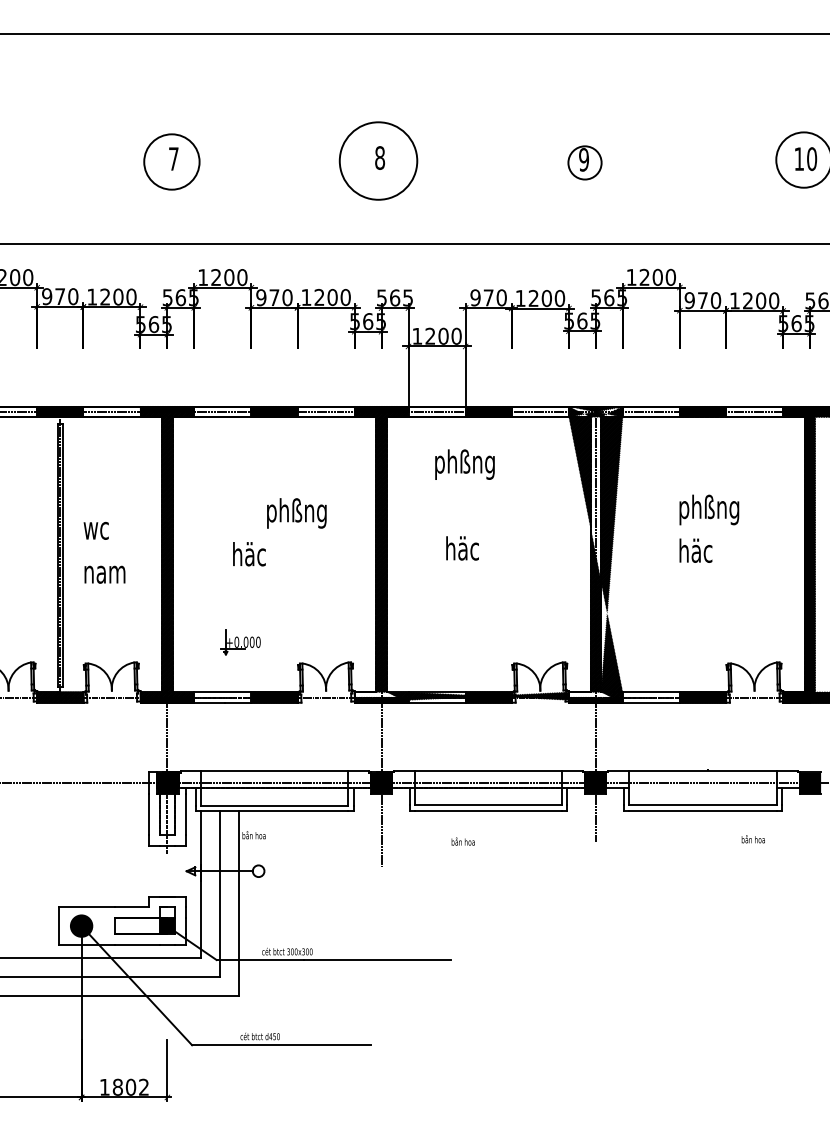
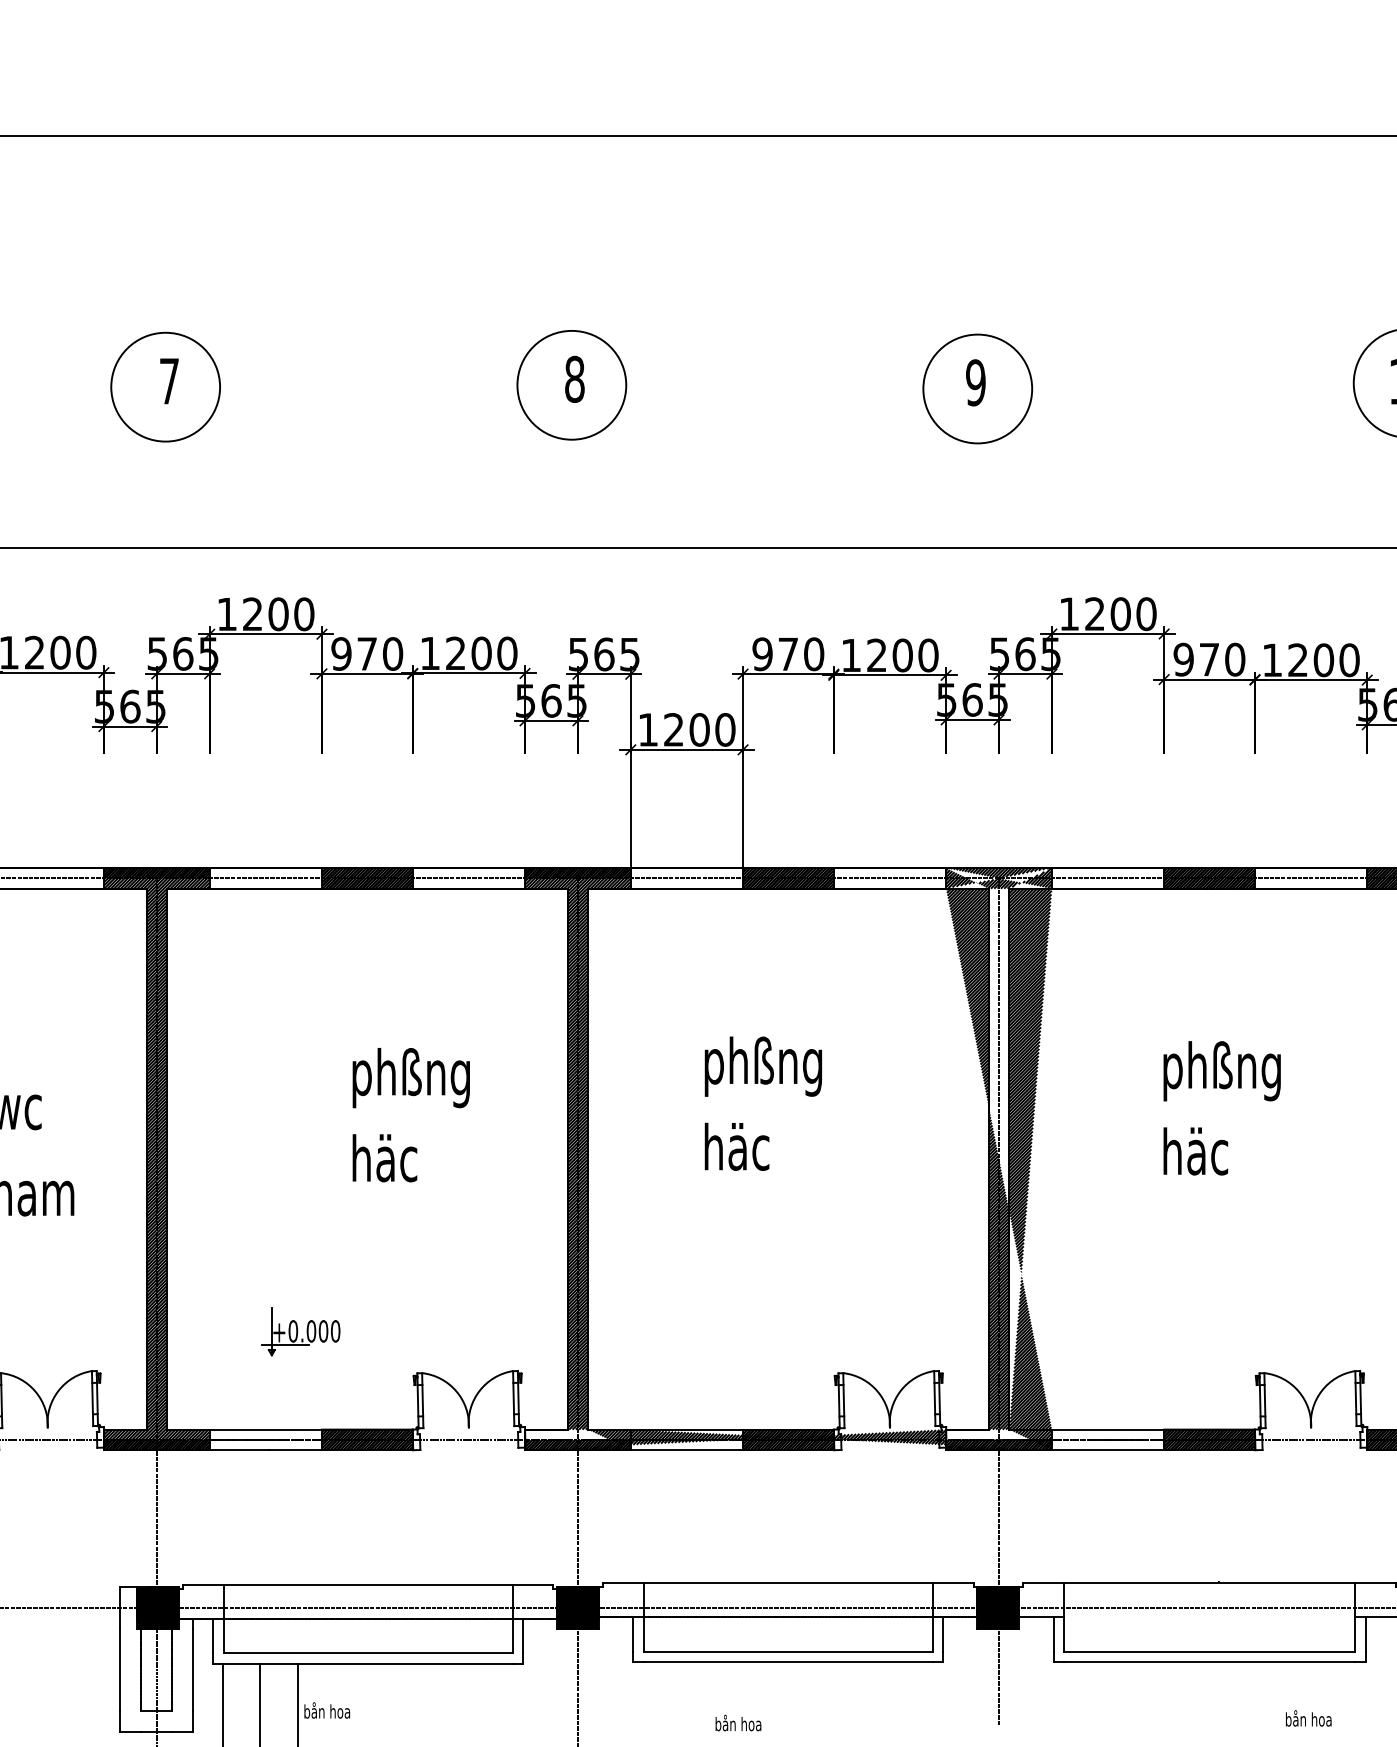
circle: (378, 160) -> (571, 384), size x0.71
circle: (584, 162) -> (976, 388), size x1.67
text: (464, 464) -> (762, 1066), moved
text: (249, 554) -> (385, 1158), moved

